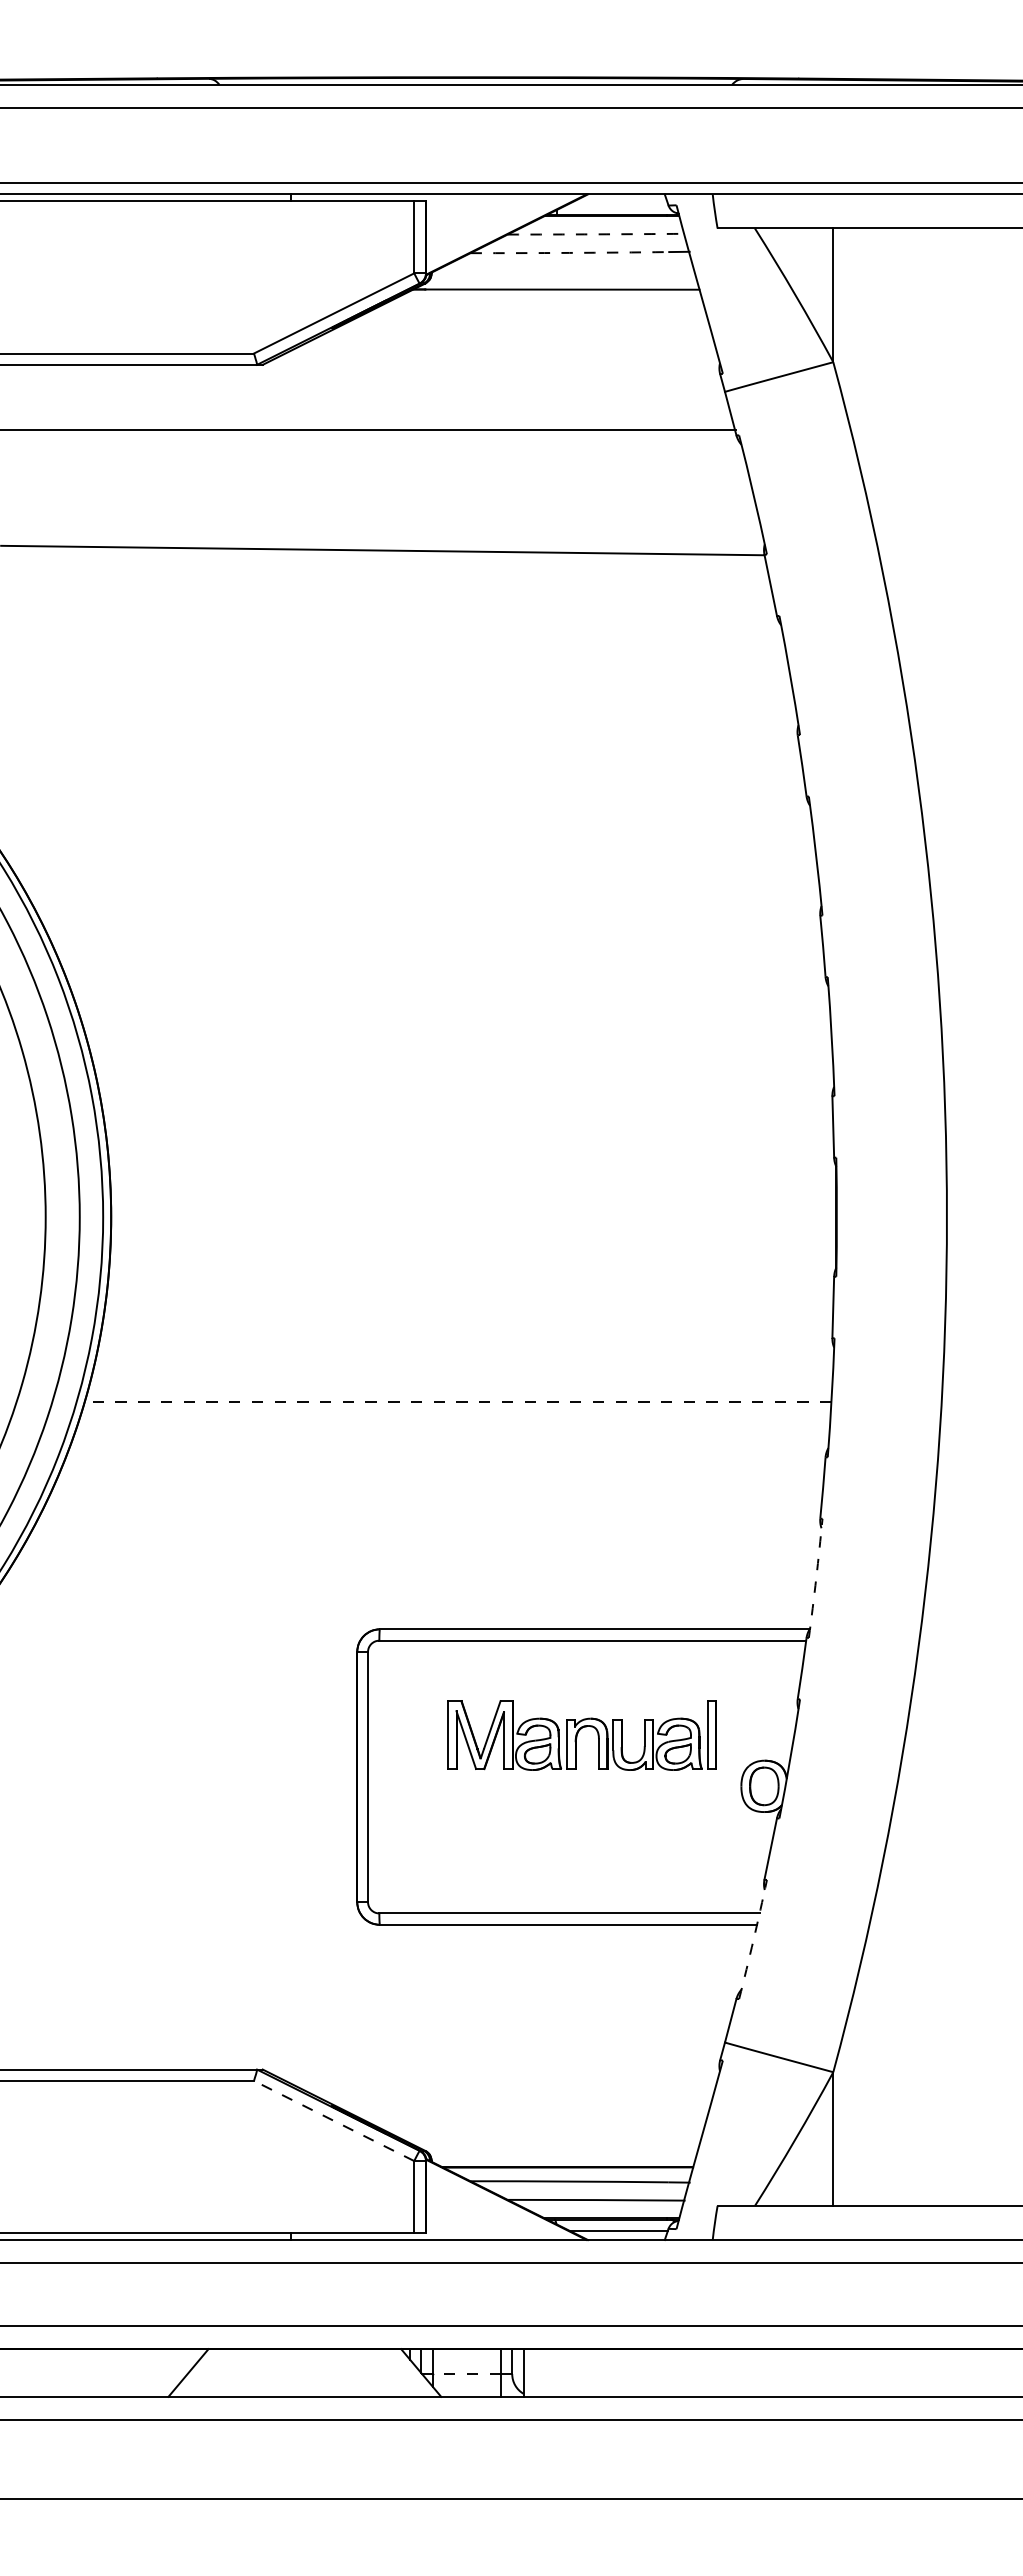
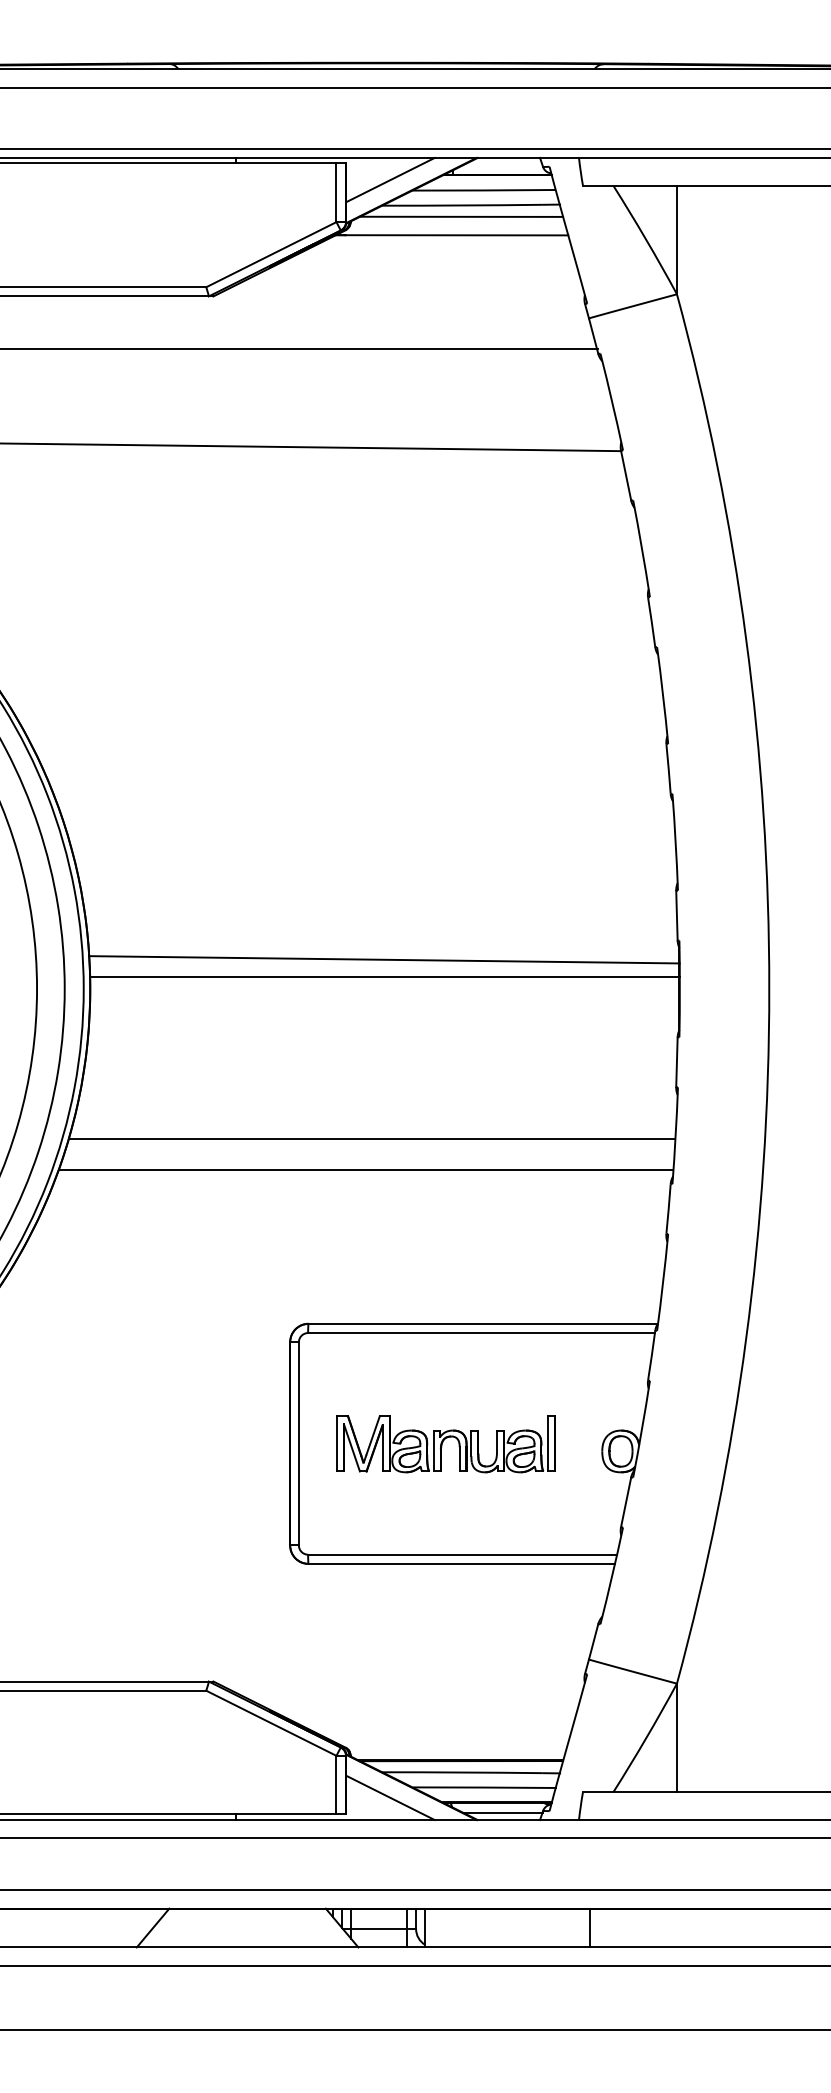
line: (480, 221) -> (390, 179), added
arc: (595, 234) -> (483, 190), dashed -> solid
arc: (569, 252) -> (462, 205), dashed -> solid
line: (568, 266) -> (461, 216), added
line: (472, 1180) -> (383, 959), added
line: (473, 1202) -> (384, 977), added
line: (457, 1402) -> (371, 1139), dashed -> solid
line: (450, 1439) -> (365, 1169), added
arc: (816, 1578) -> (663, 1282), dashed -> solid
part: (581, 1735) -> (445, 1444), moved
arc: (753, 1939) -> (612, 1575), dashed -> solid
line: (334, 2121) -> (271, 1723), dashed -> solid
line: (480, 2212) -> (390, 1797), added
line: (726, 2372) -> (590, 1927), added
line: (466, 2374) -> (378, 1929), dashed -> solid

